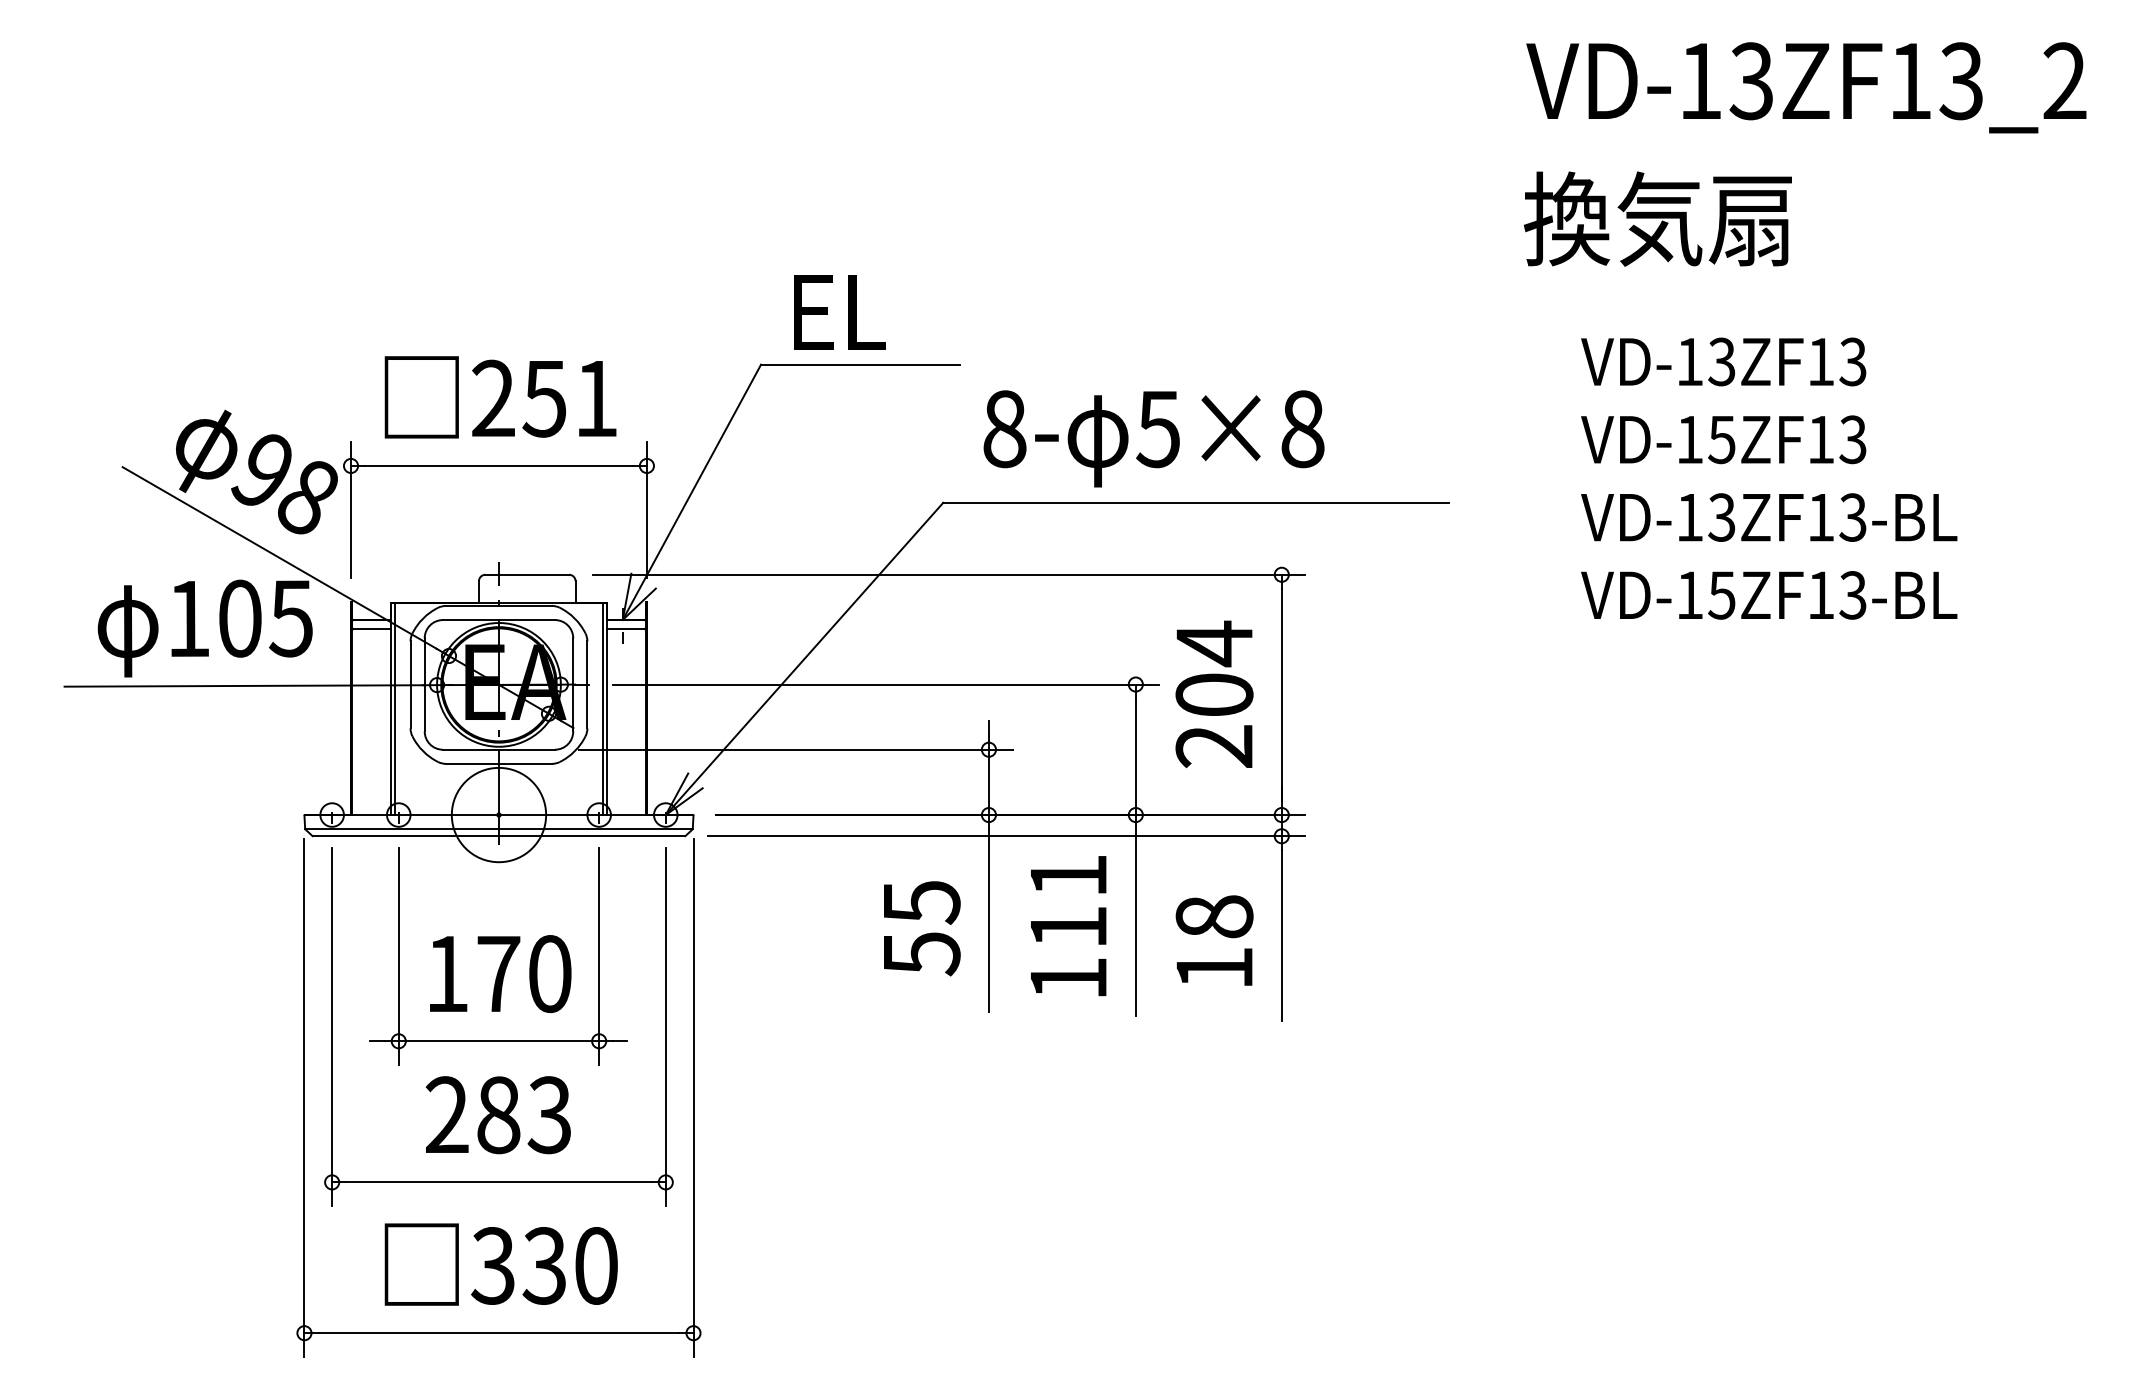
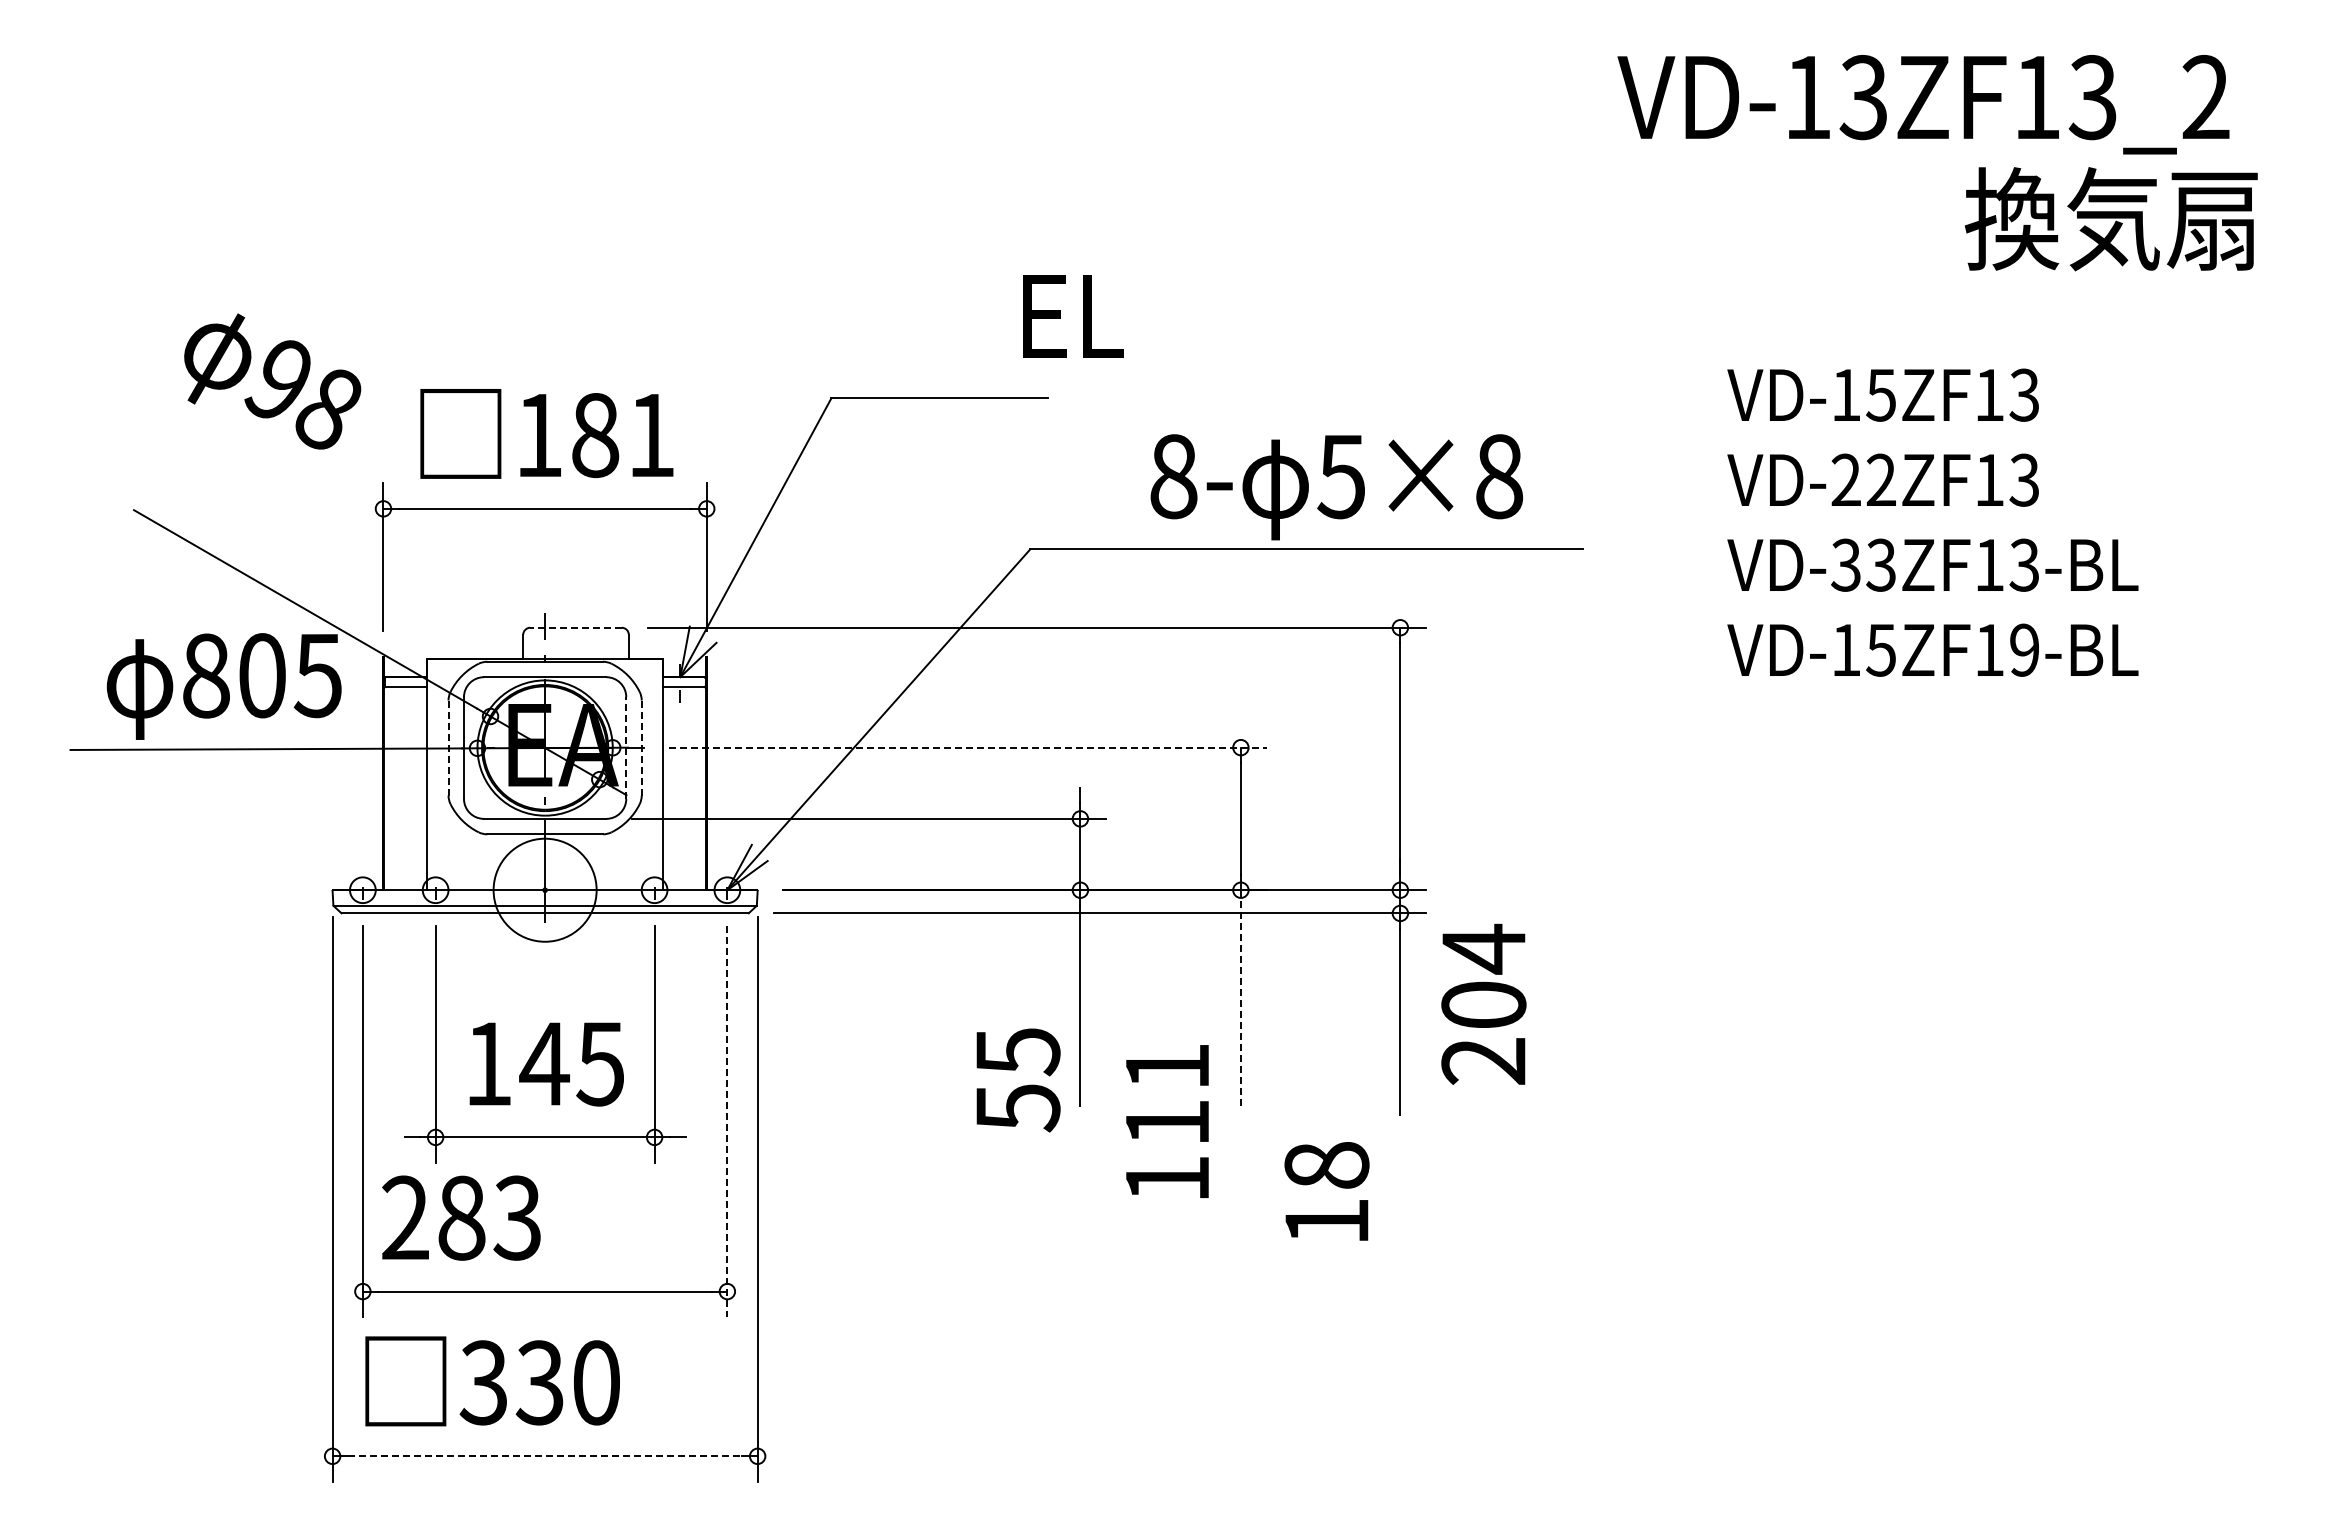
text: (1806, 87) -> (1923, 104), moved
text: (1657, 219) -> (2110, 219), moved
text: (839, 312) -> (1073, 316), moved
text: (1721, 361) -> (1880, 394), VD-13ZF13 -> VD-15ZF13
text: (519, 397) -> (567, 434), 251 -> 181
text: (1153, 439) -> (1336, 487), moved
text: (1705, 439) -> (1863, 479), VD-15ZF13 -> VD-22ZF13
text: (256, 472) -> (272, 381), moved
text: (1689, 516) -> (1845, 564), VD-13ZF13-BL -> VD-33ZF13-BL
line: (527, 574) -> (576, 627), solid -> dashed
text: (1852, 594) -> (2023, 649), VD-15ZF13-BL -> VD-15ZF19-BL
text: (189, 618) -> (206, 675), 105 -> 805
line: (886, 684) -> (968, 747), solid -> dashed
line: (410, 685) -> (448, 748), solid -> dashed
line: (573, 685) -> (626, 748), solid -> dashed
line: (587, 685) -> (641, 748), solid -> dashed
text: (1214, 693) -> (1483, 1003), moved
line: (394, 709) -> (431, 774), removed
line: (602, 709) -> (658, 774), removed
line: (1135, 915) -> (1240, 1000), solid -> dashed
text: (1068, 926) -> (1167, 1121), moved
text: (922, 928) -> (1018, 1080), moved
text: (1214, 940) -> (1326, 1191), moved
text: (523, 973) -> (571, 1063), 170 -> 145
line: (665, 1026) -> (727, 1121), solid -> dashed
text: (498, 1114) -> (461, 1217), moved
text: (501, 1264) -> (492, 1381), moved
line: (499, 1333) -> (545, 1456), solid -> dashed

